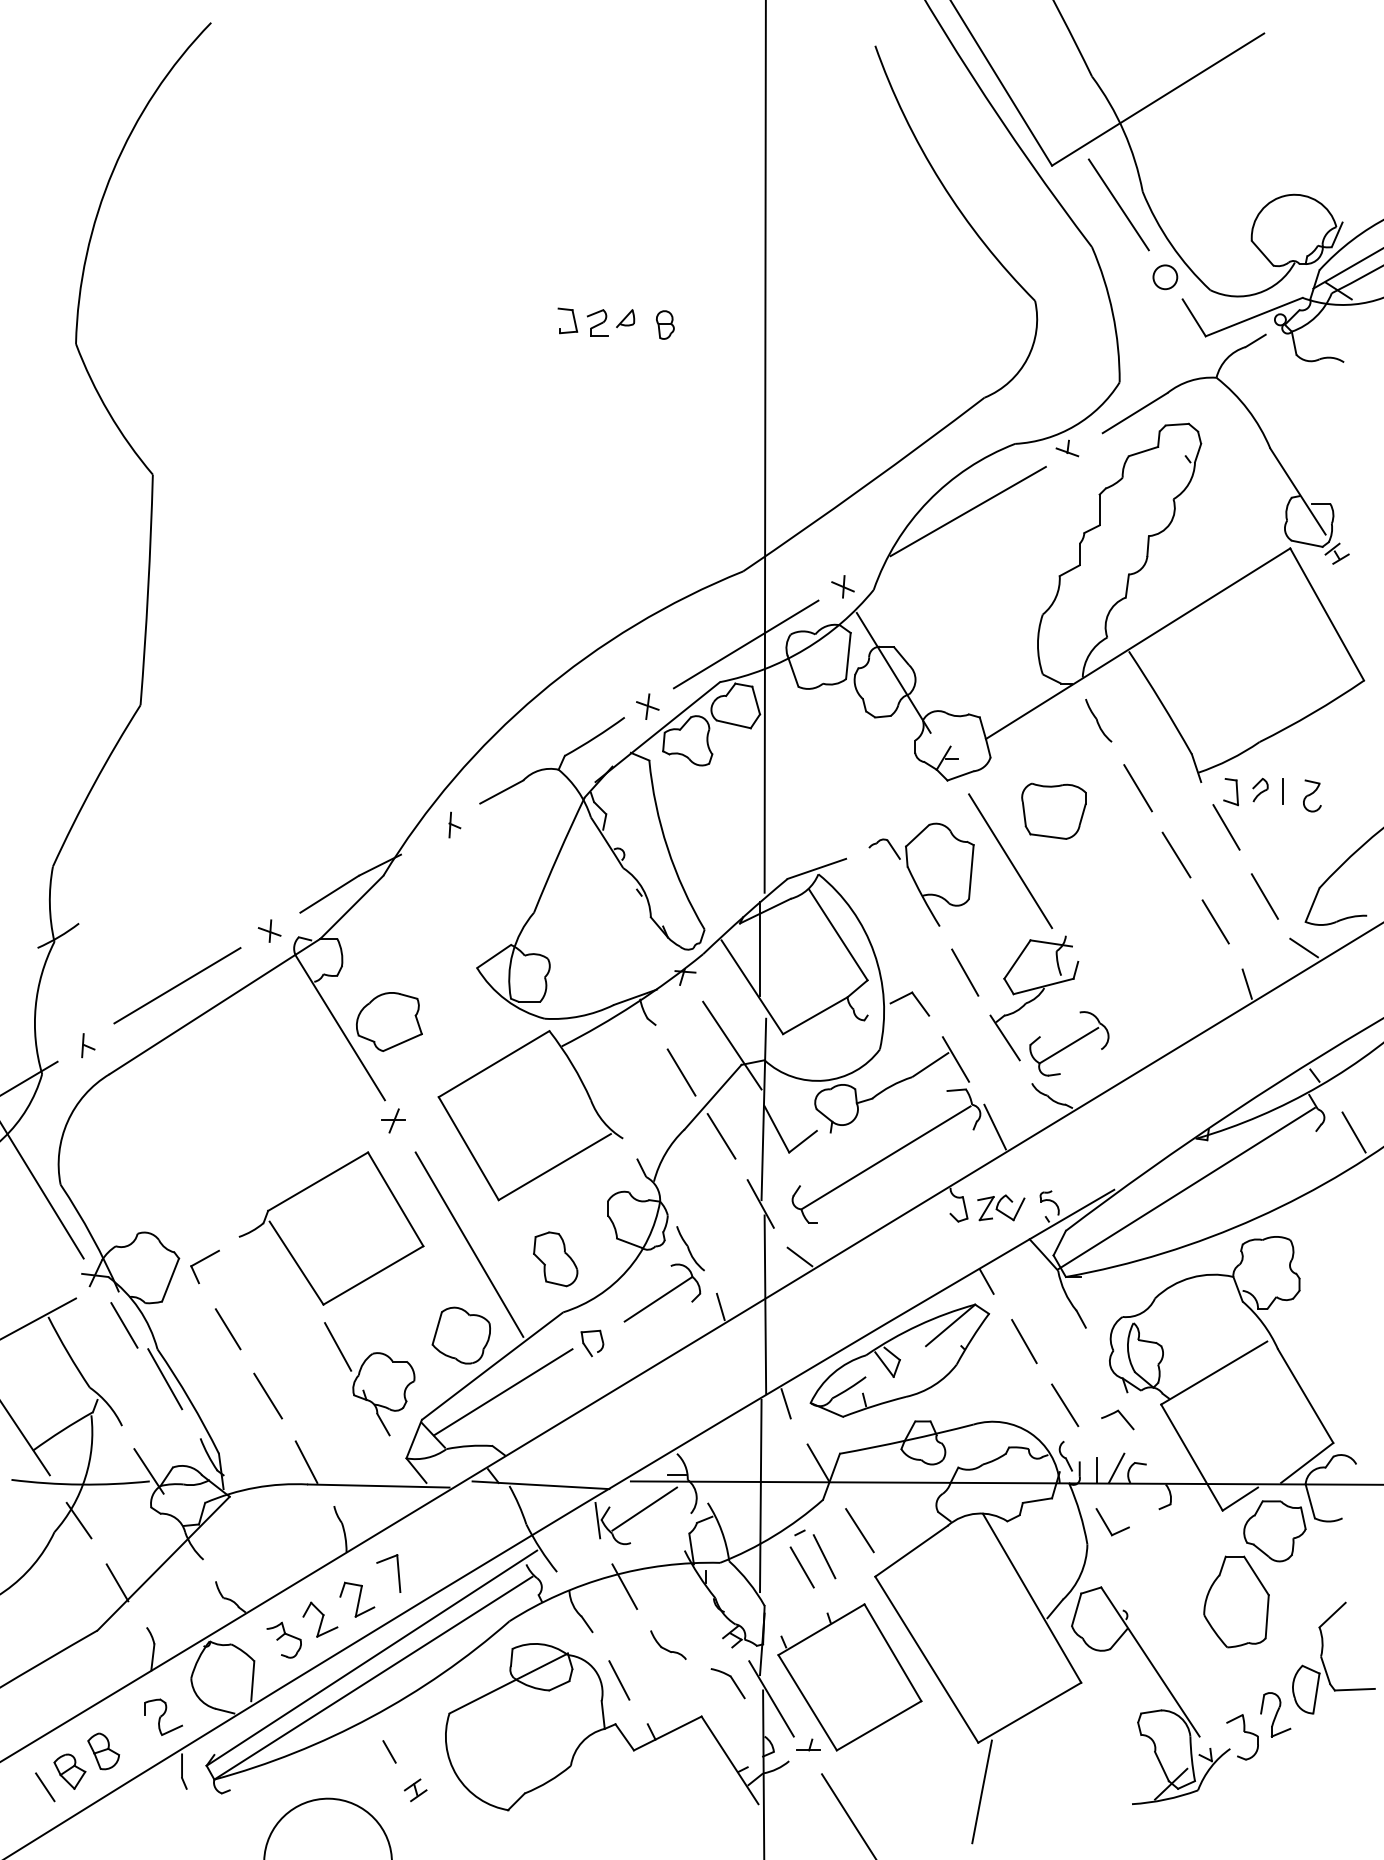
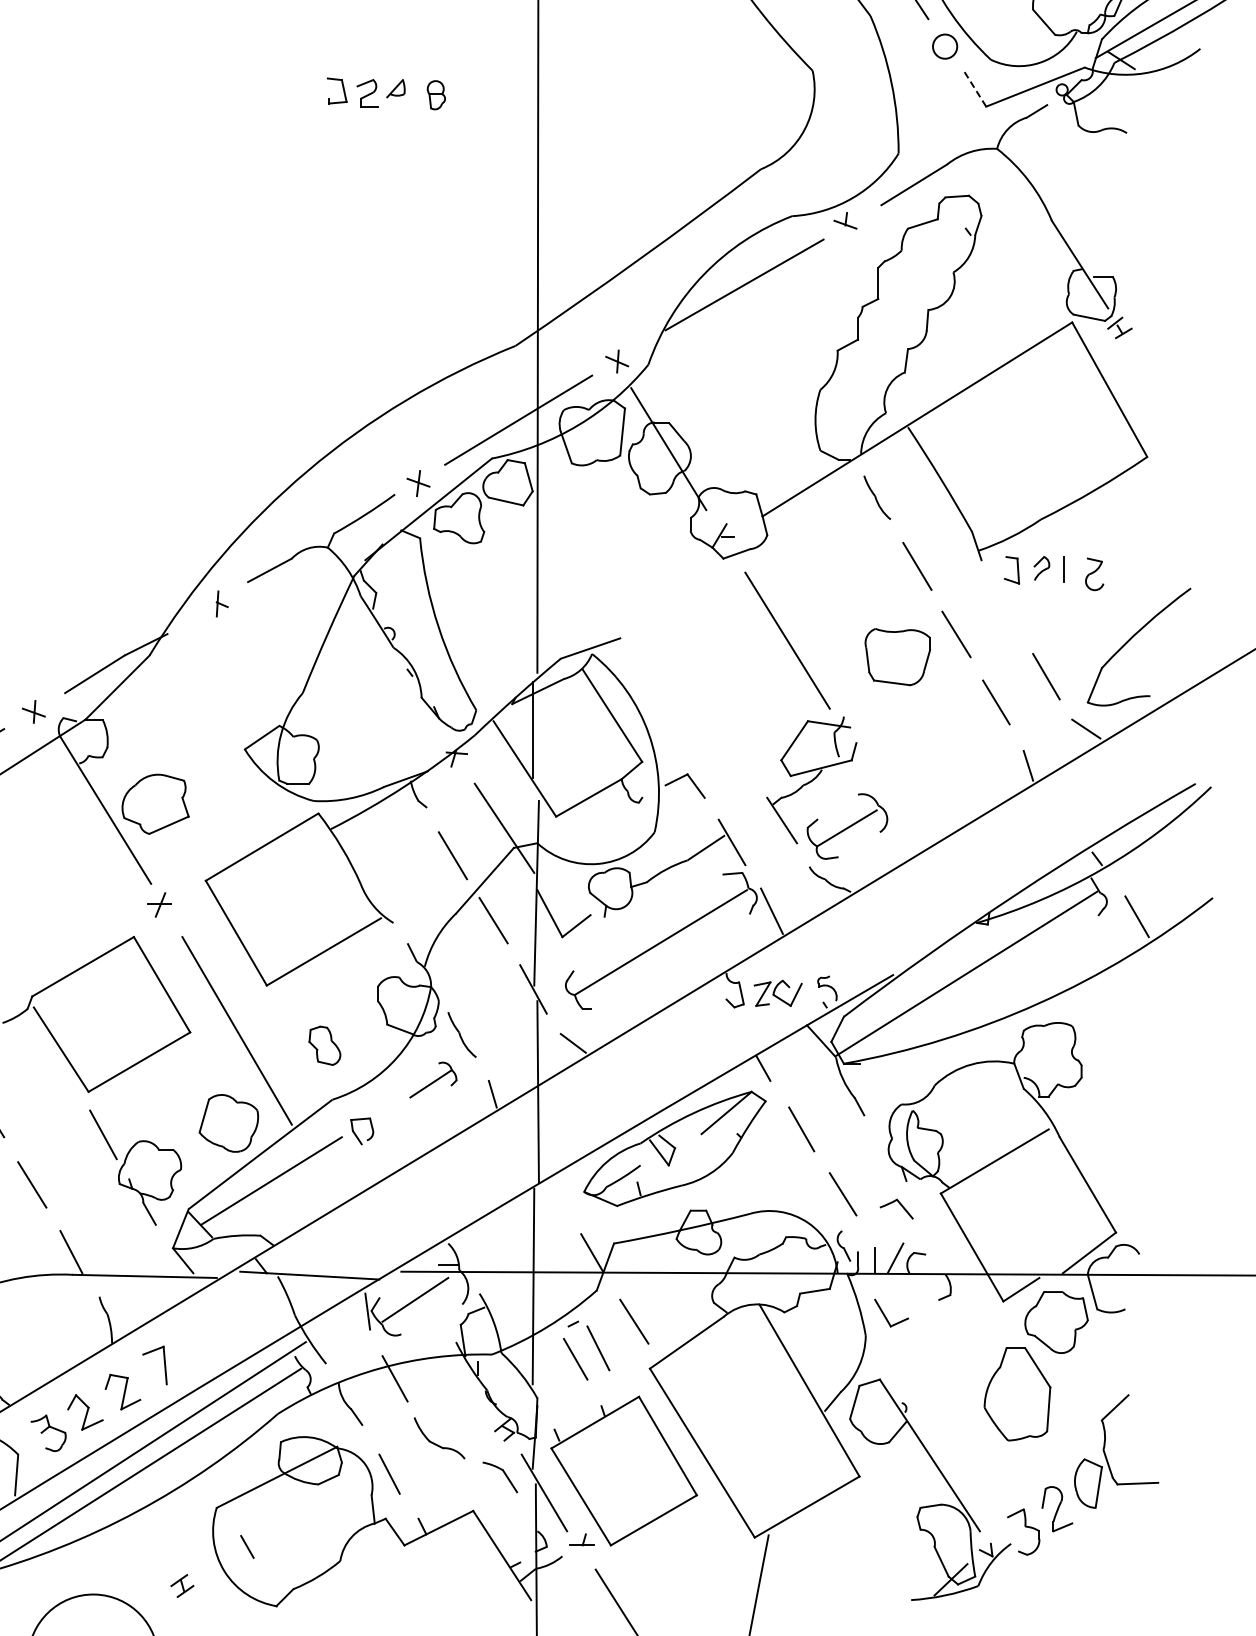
line: (1194, 317) -> (974, 87), solid -> dashed
part: (1053, 810) -> (897, 656), moved
line: (1226, 827) -> (1007, 606), removed
part: (921, 874) -> (697, 654), removed
line: (965, 972) -> (741, 753), removed
part: (555, 1259) -> (324, 1045), size x0.7
part: (662, 1292) -> (433, 1079), size x0.6
line: (785, 1403) -> (558, 1192), removed
part: (668, 1644) -> (439, 1437), size x1.4
line: (389, 1751) -> (247, 1546), moved

